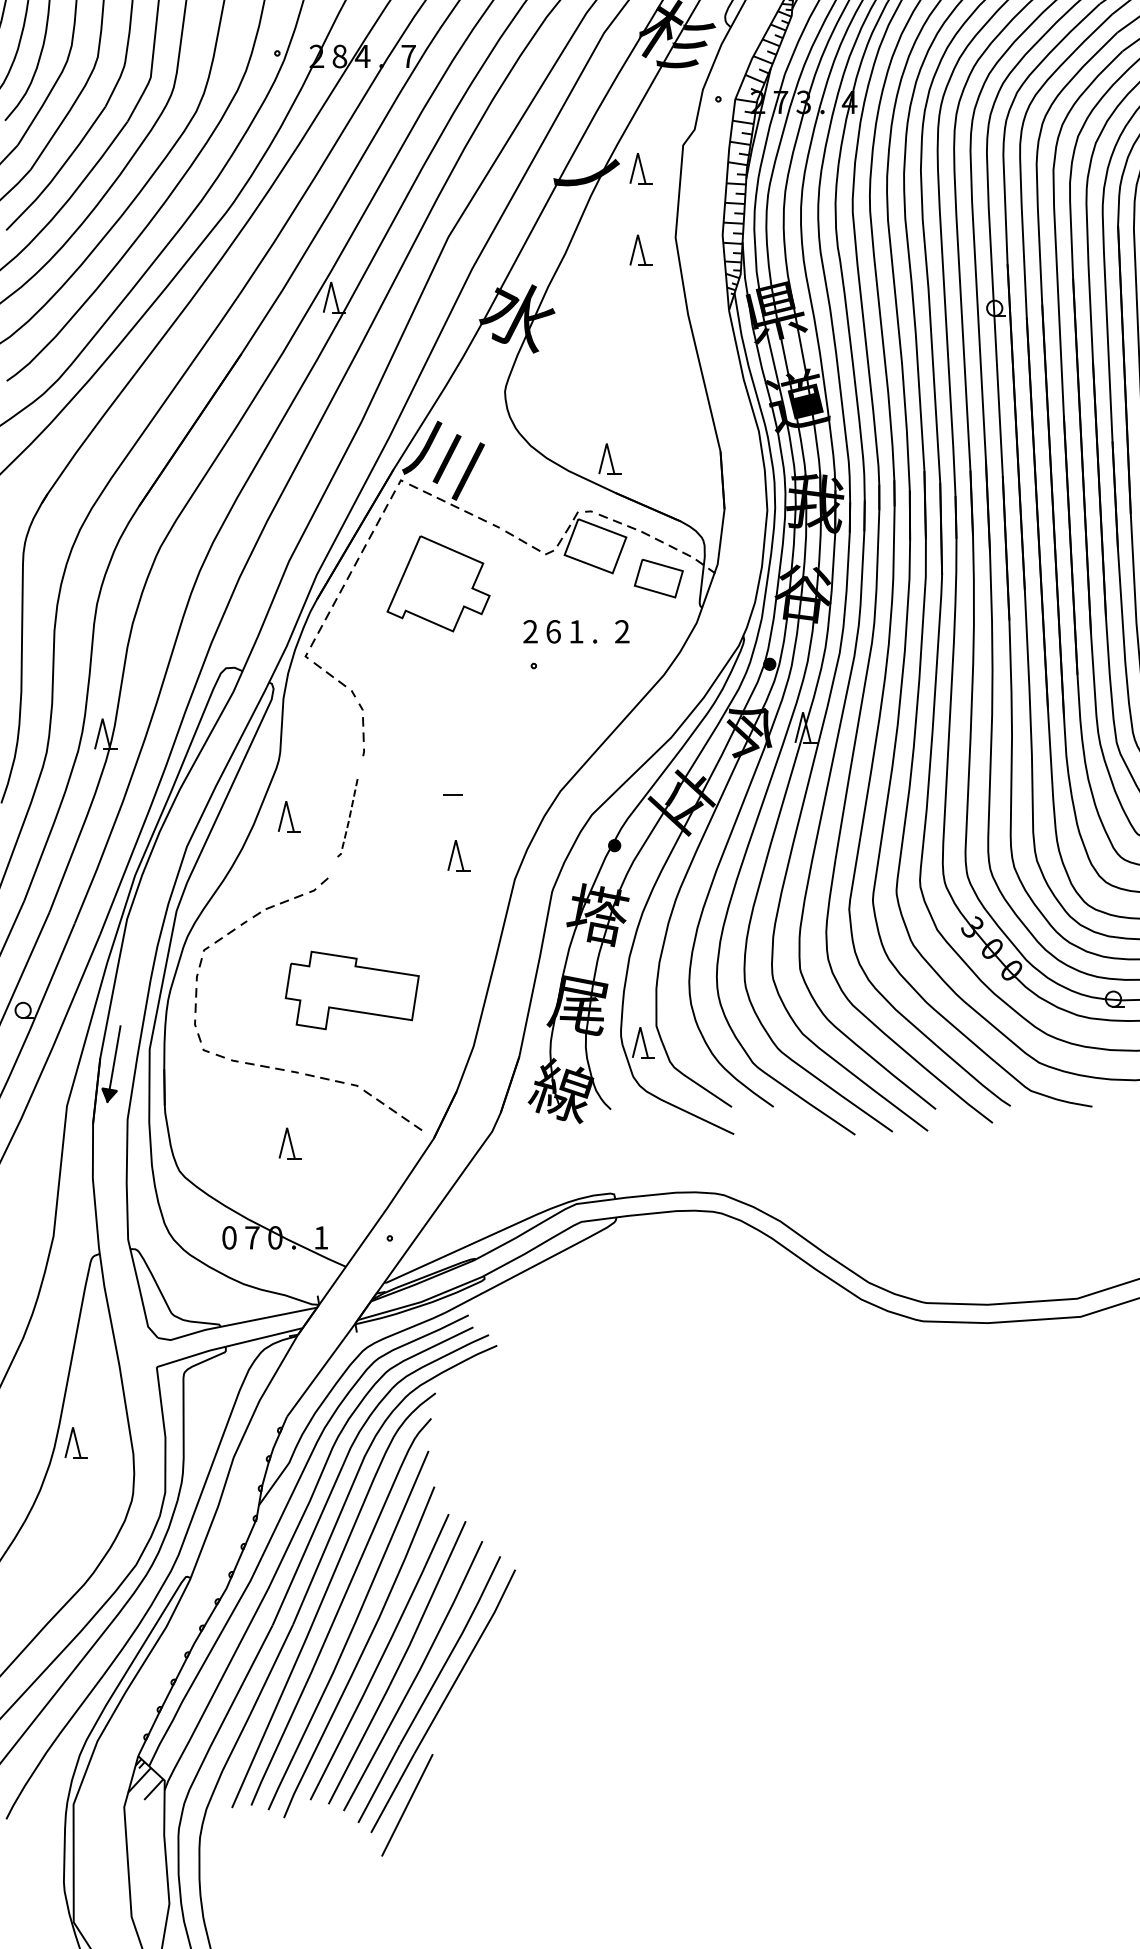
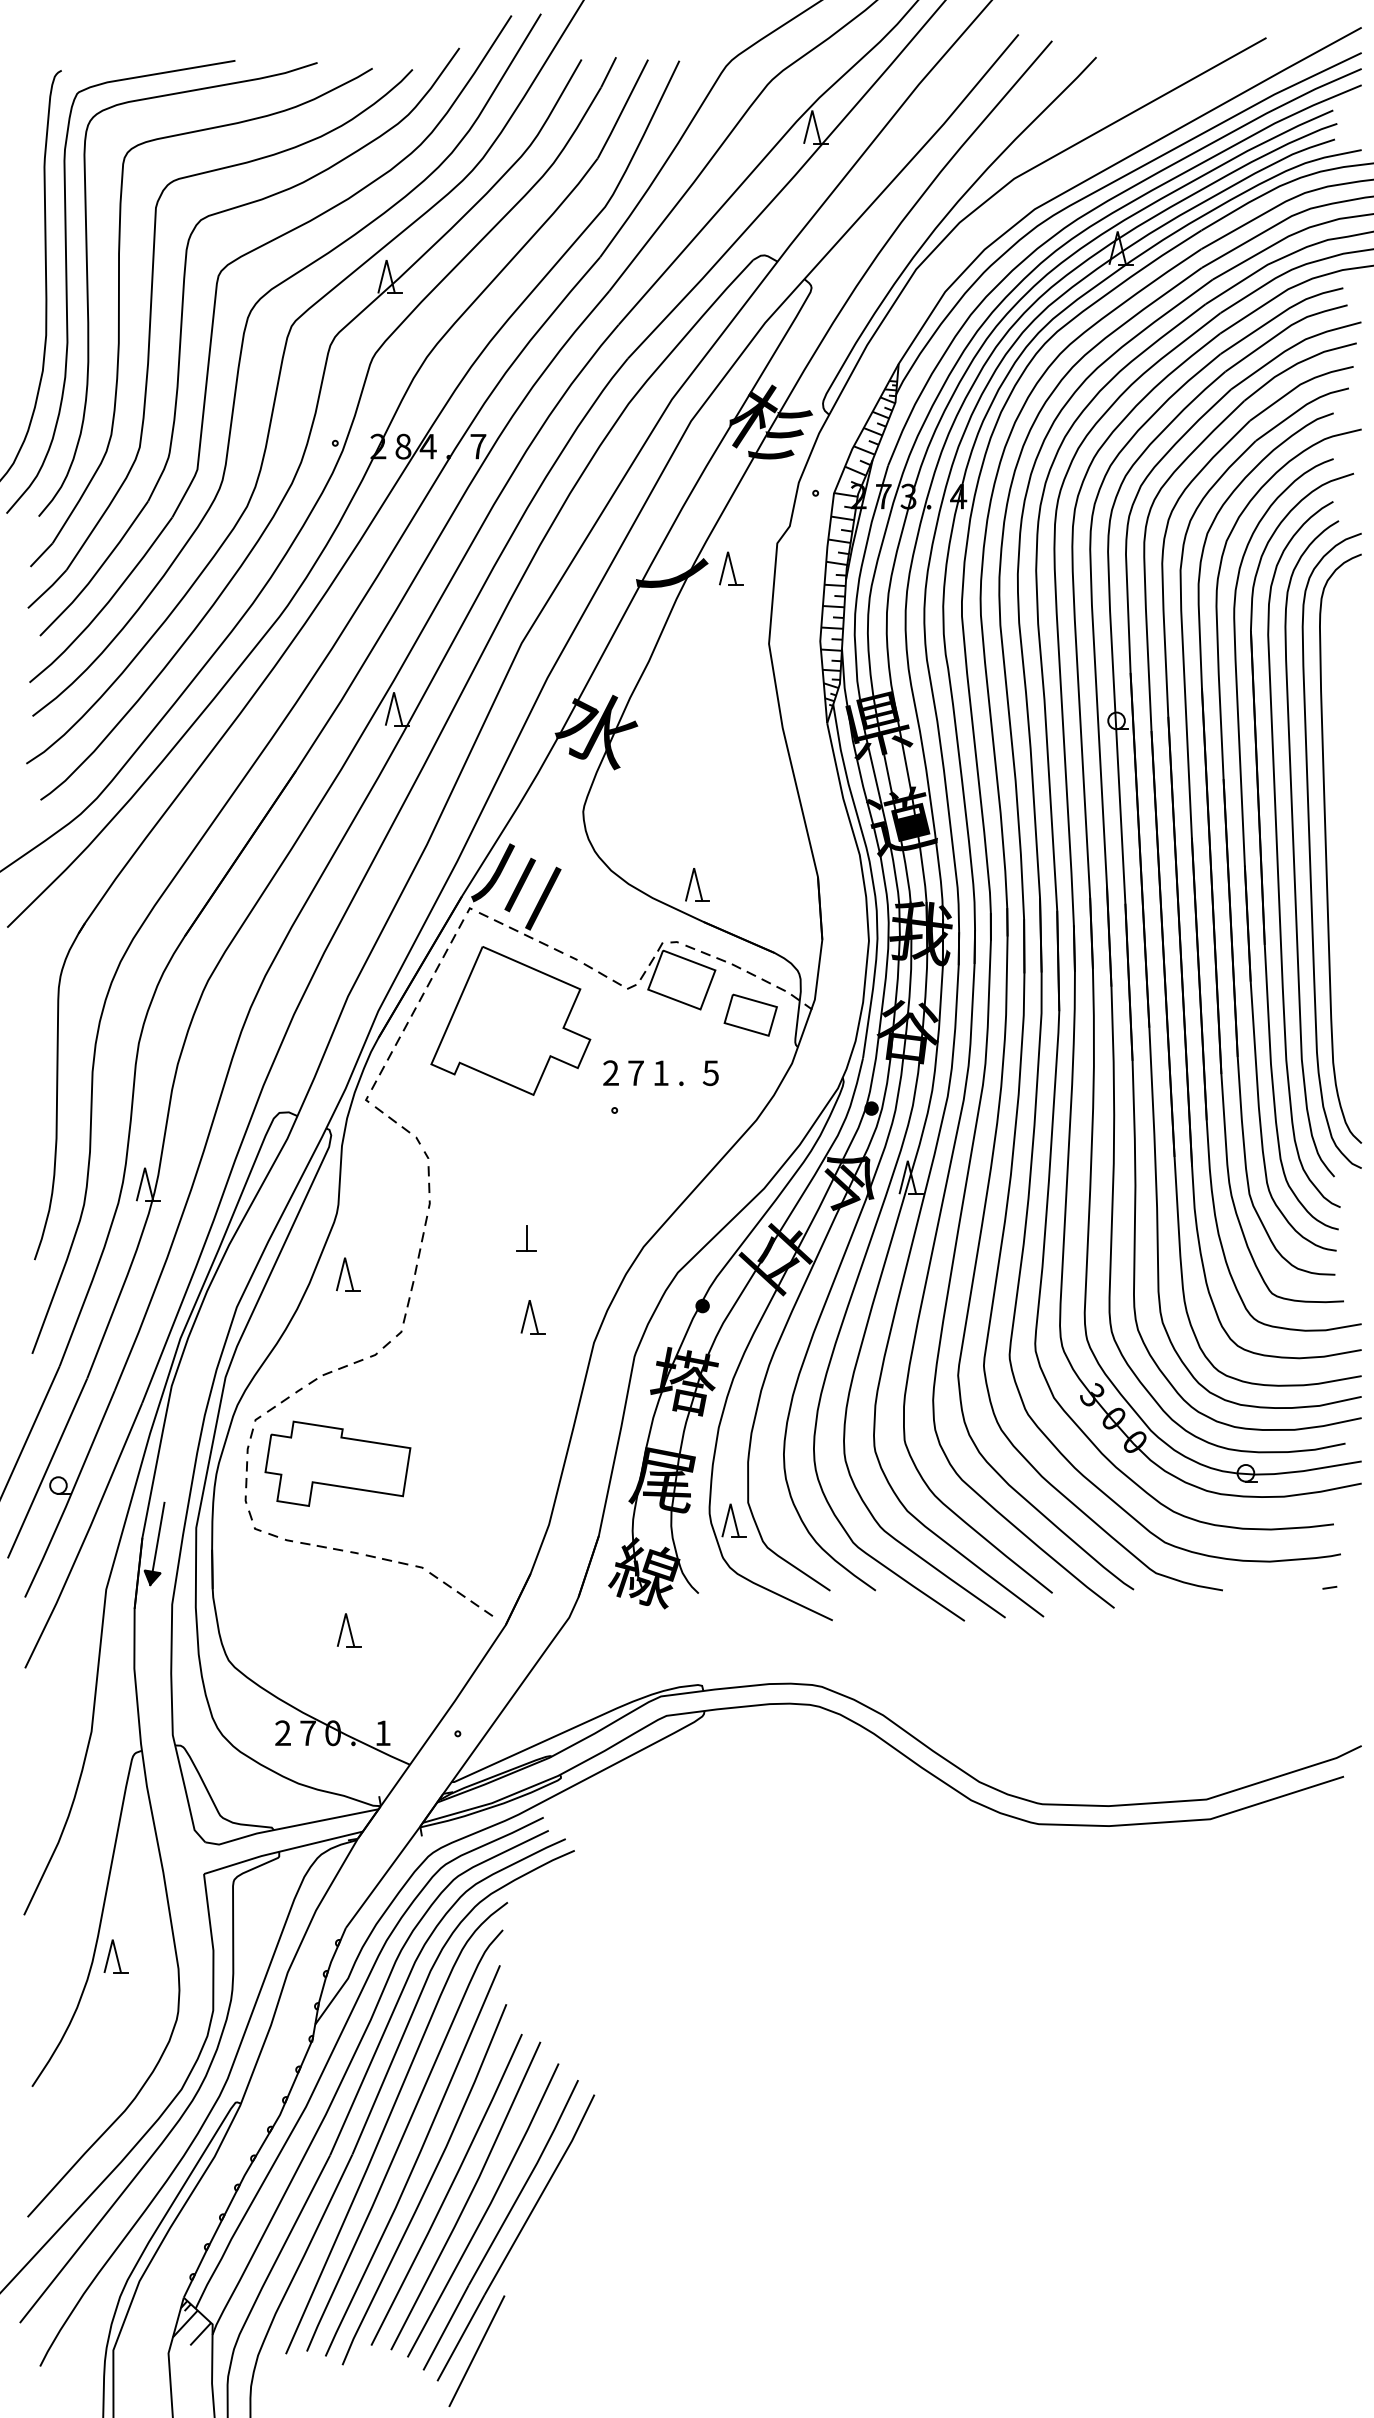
part: (641, 250) -> (731, 657), removed
part: (438, 583) -> (510, 1020), size x1.43
text: (553, 632) -> (636, 1073), 6 -> 7
text: (621, 632) -> (710, 1073), 2 -> 5
line: (452, 782) -> (526, 1237), added
part: (347, 817) -> (411, 1275), size x1.43
part: (351, 990) -> (337, 1463), moved
text: (228, 1238) -> (282, 1733), 0 -> 2

